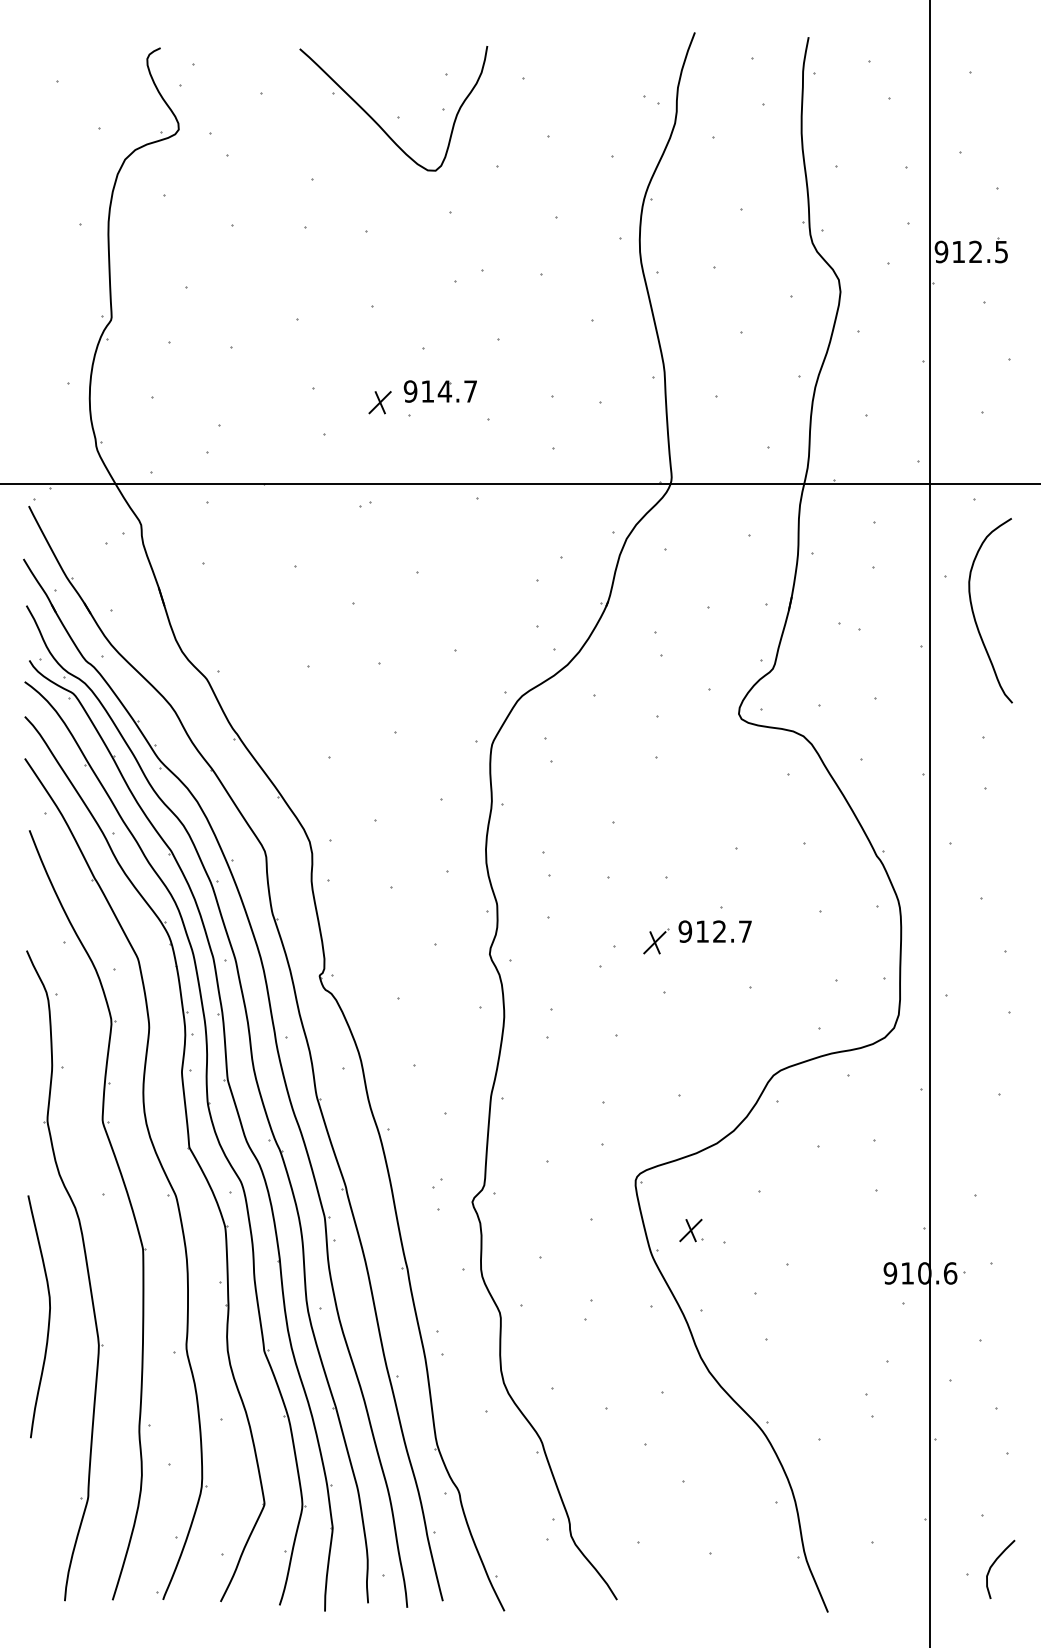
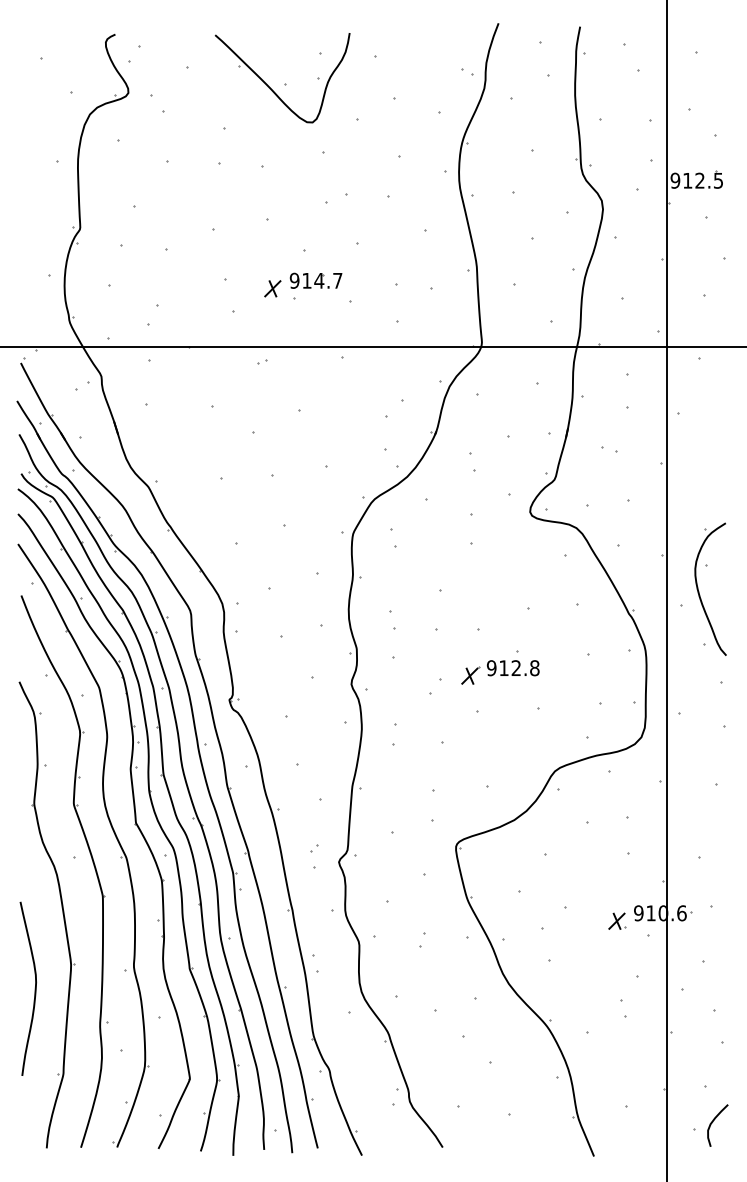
curve: (974, 613) -> (699, 591), moved
text: (745, 931) -> (534, 668), 912.7 -> 912.8
part: (691, 1230) -> (617, 921), moved
curve: (48, 1316) -> (34, 988), moved

